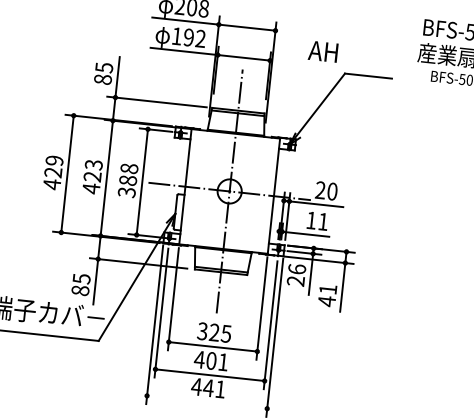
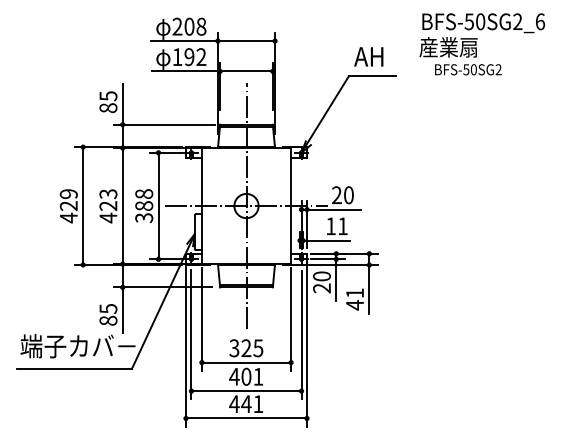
text: (322, 51) -> (368, 56), moved
text: (296, 269) -> (321, 276), 26 -> 20
line: (207, 402) -> (246, 418), added

